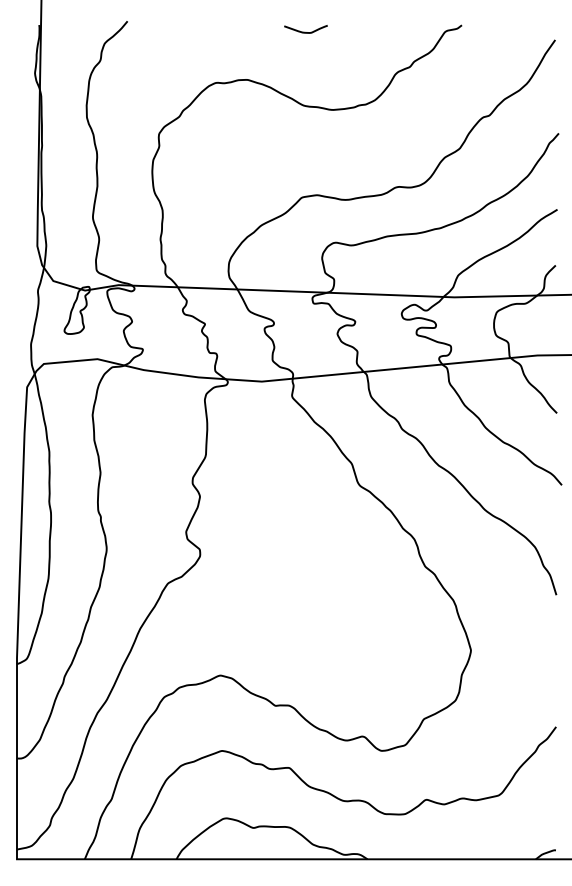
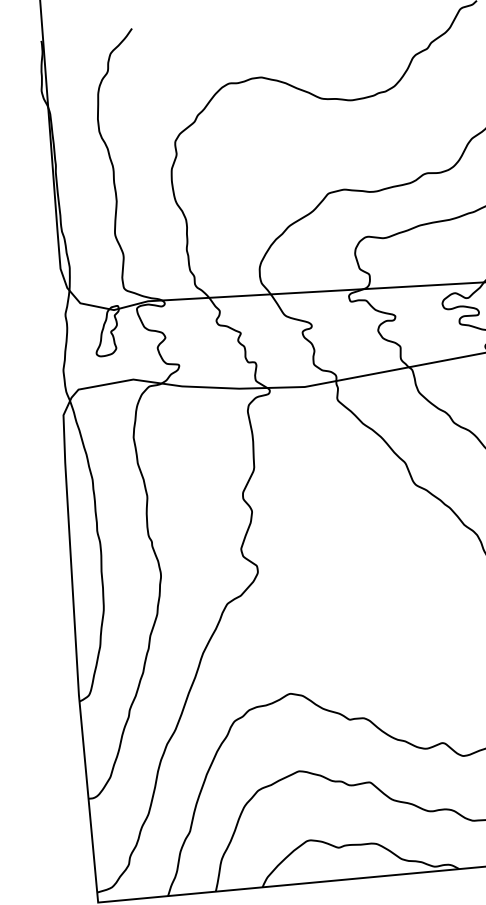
curve: (305, 31) -> (316, 22), removed

